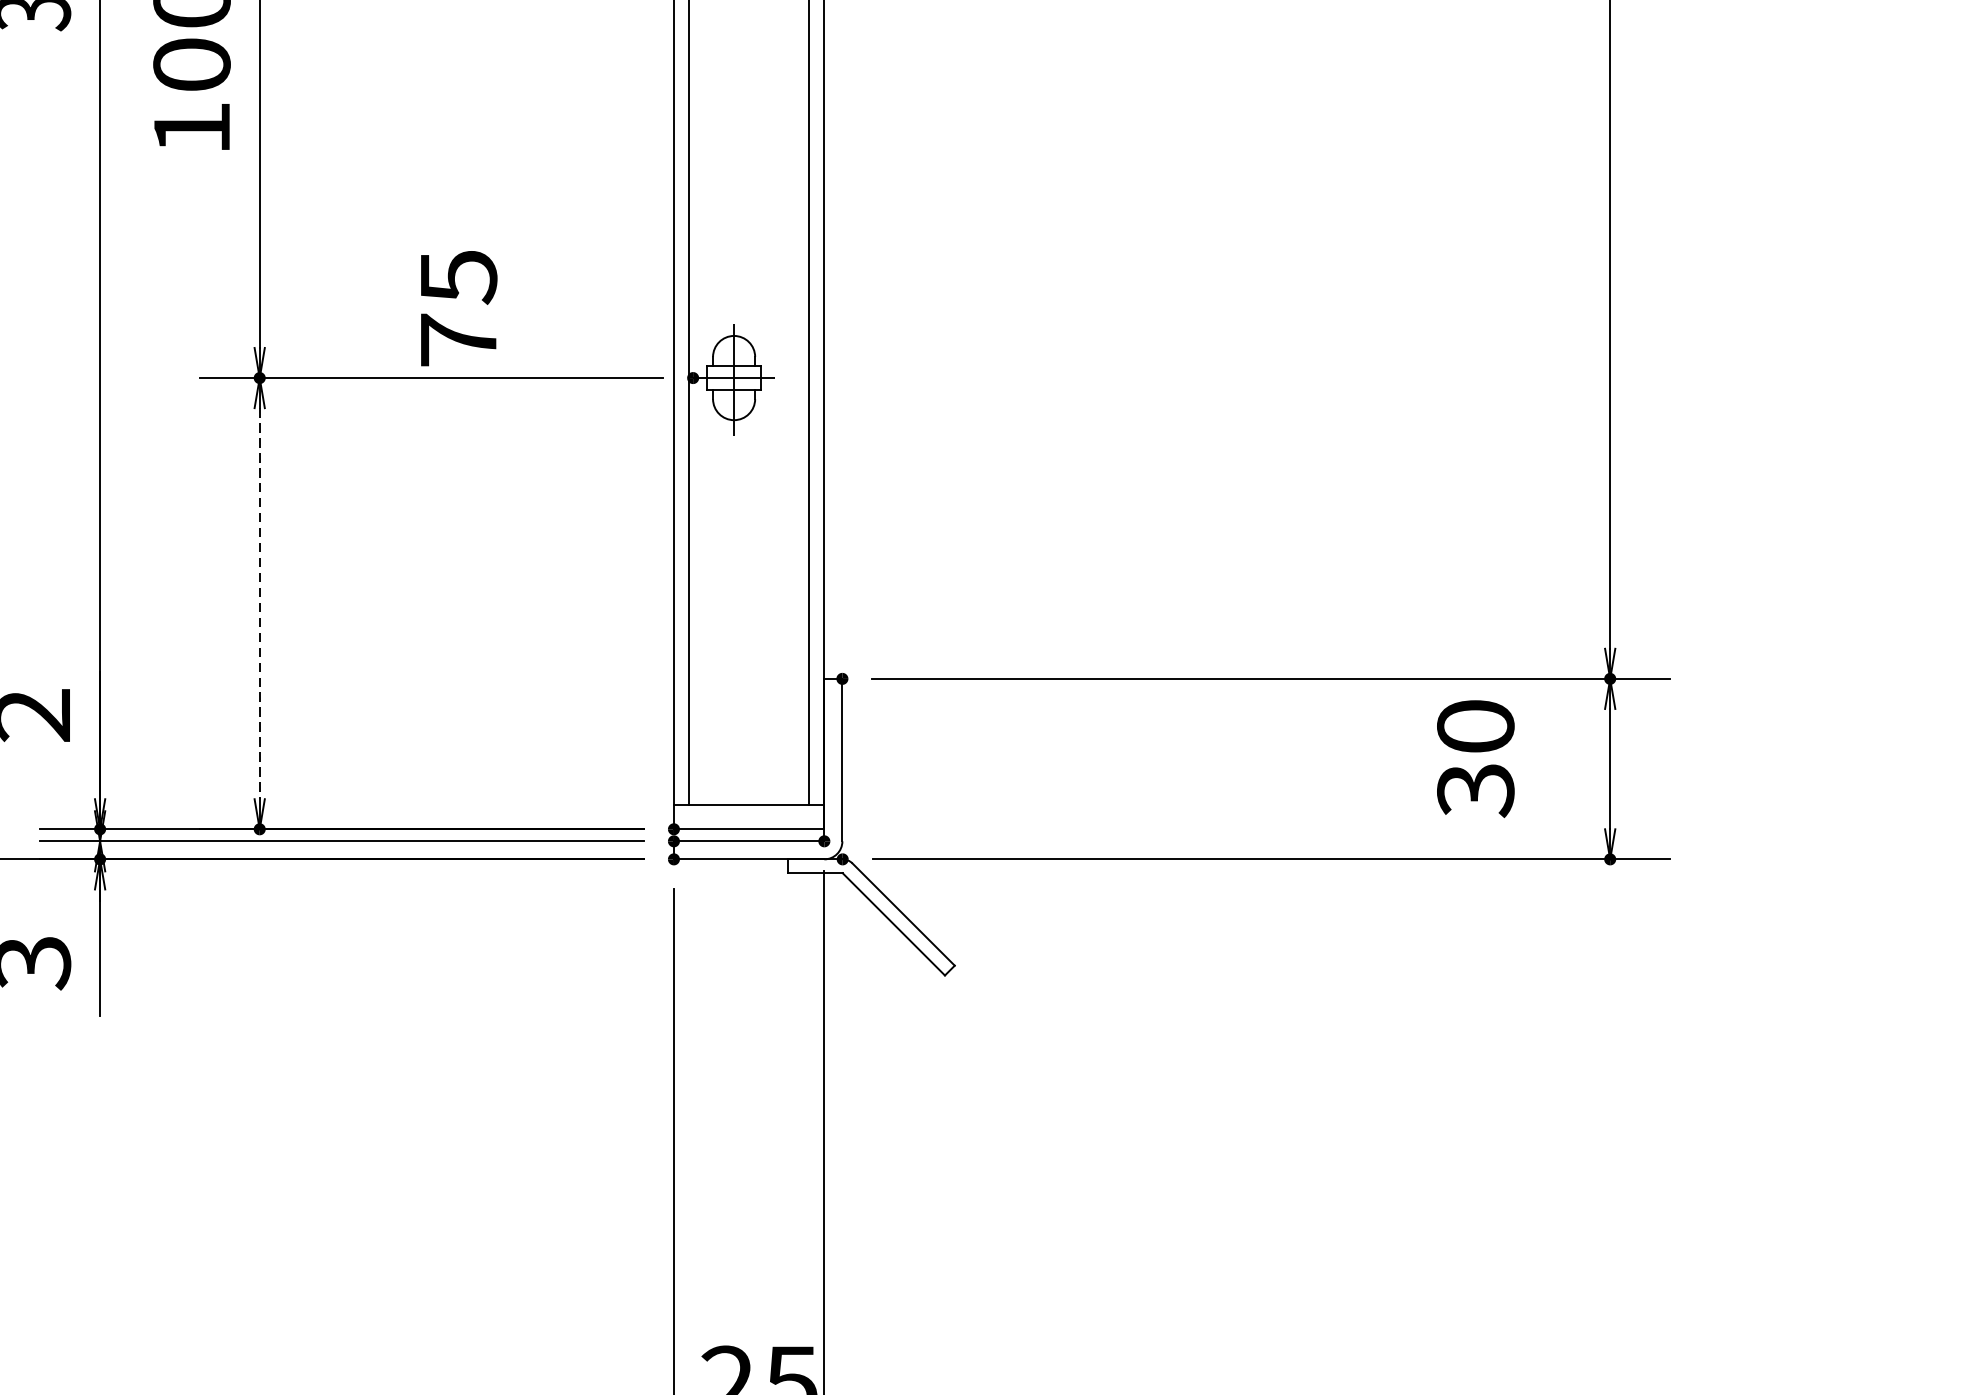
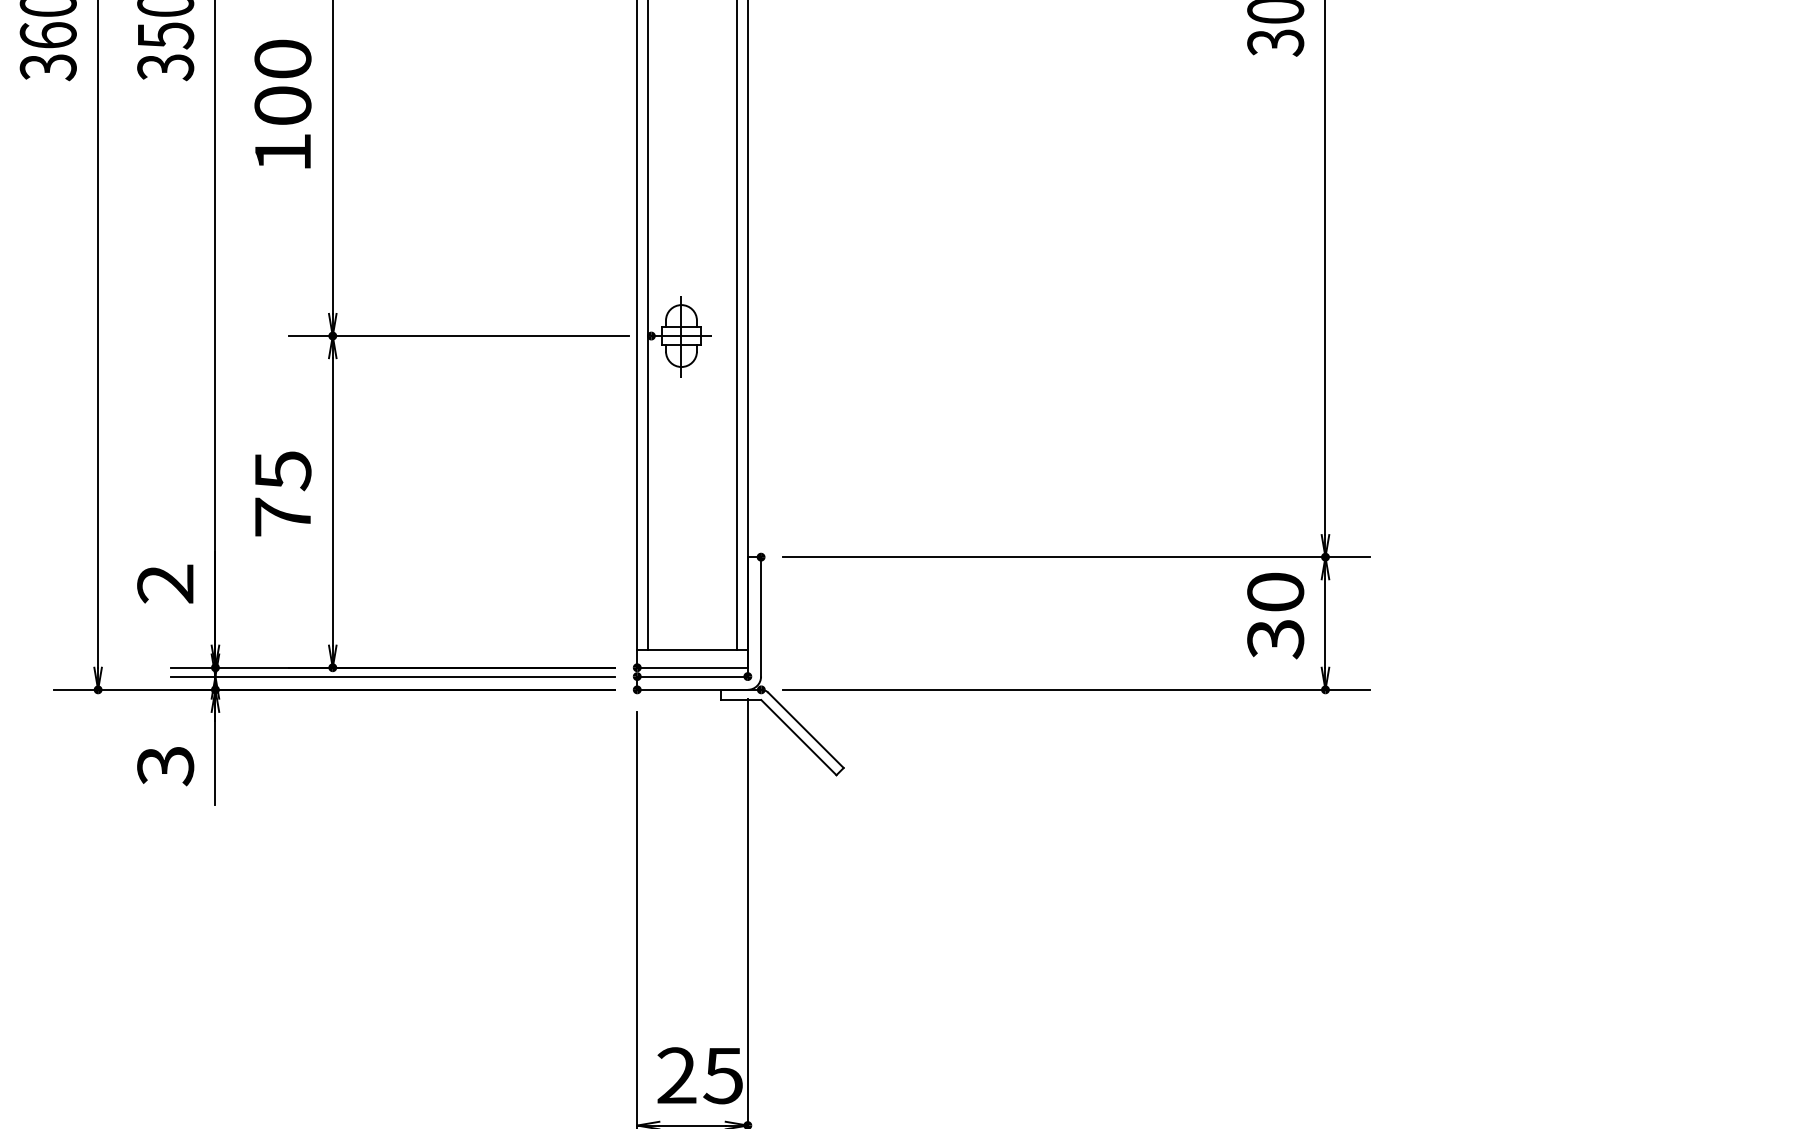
text: (459, 307) -> (283, 493), moved
line: (259, 603) -> (332, 501), dashed -> solid
text: (1475, 759) -> (1275, 616), moved

